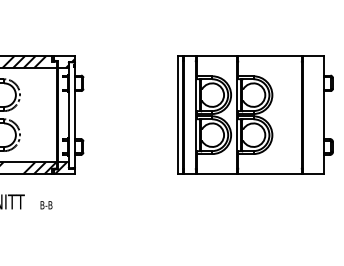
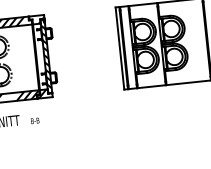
hatch: (71, 115) -> (46, 56), added

